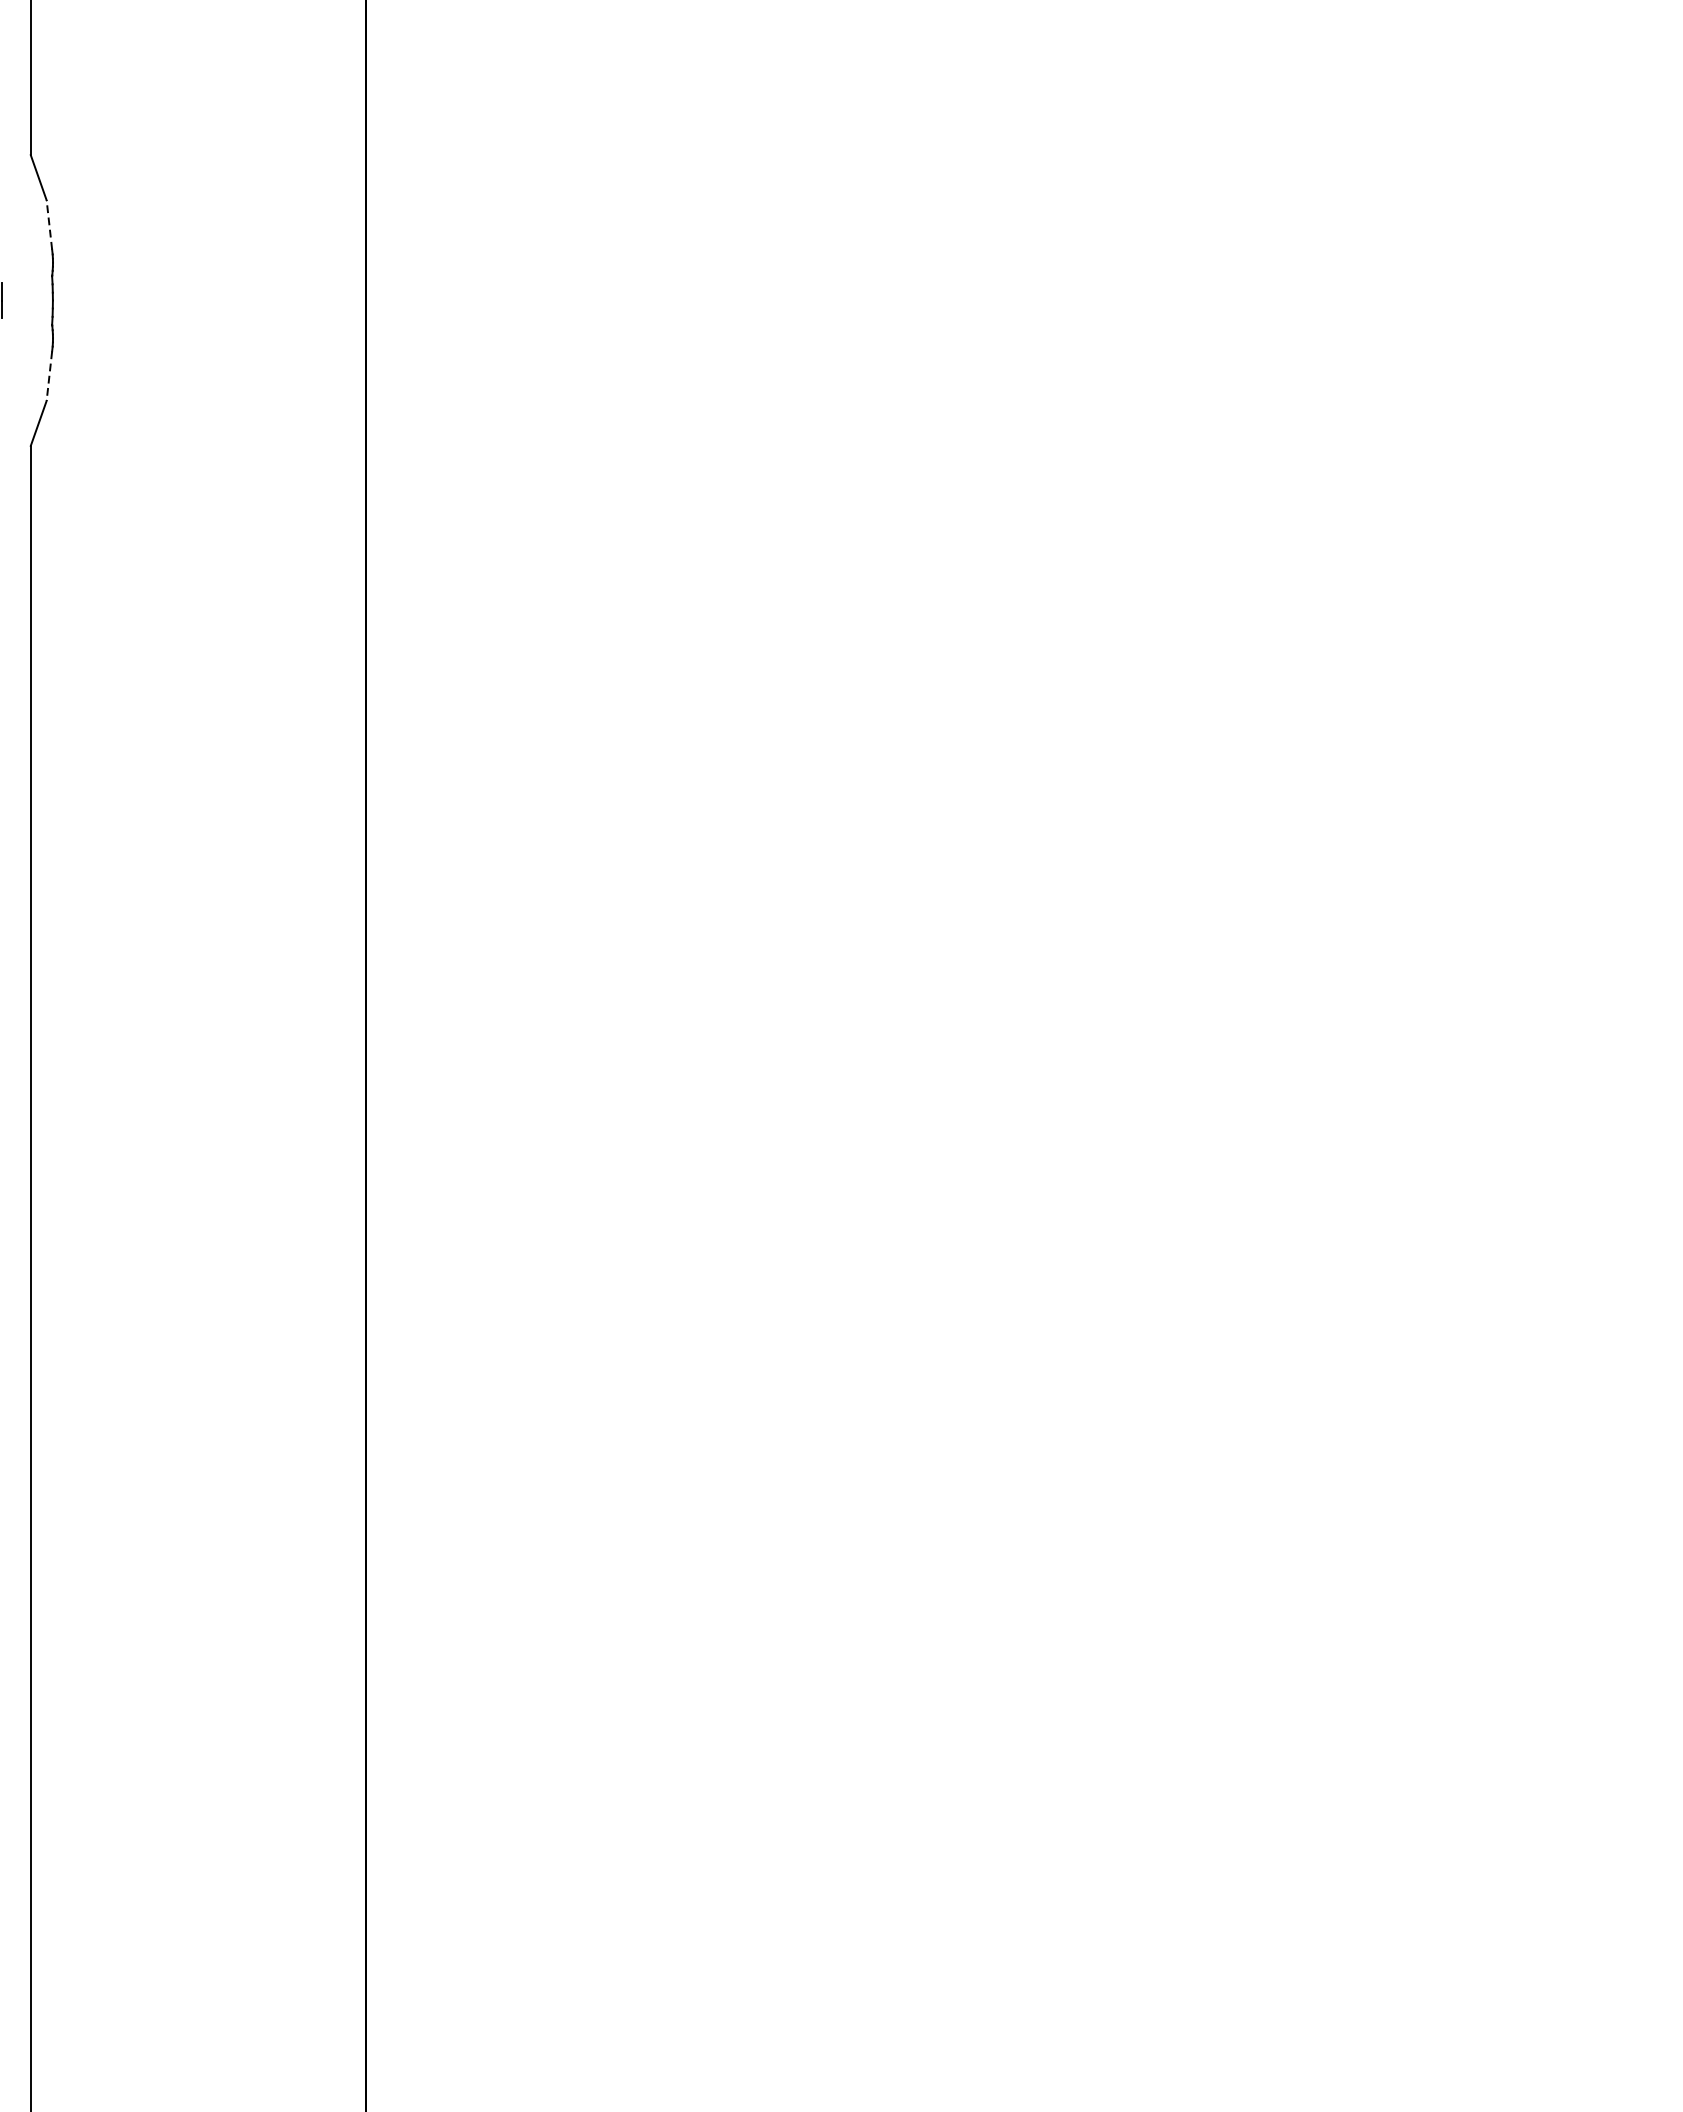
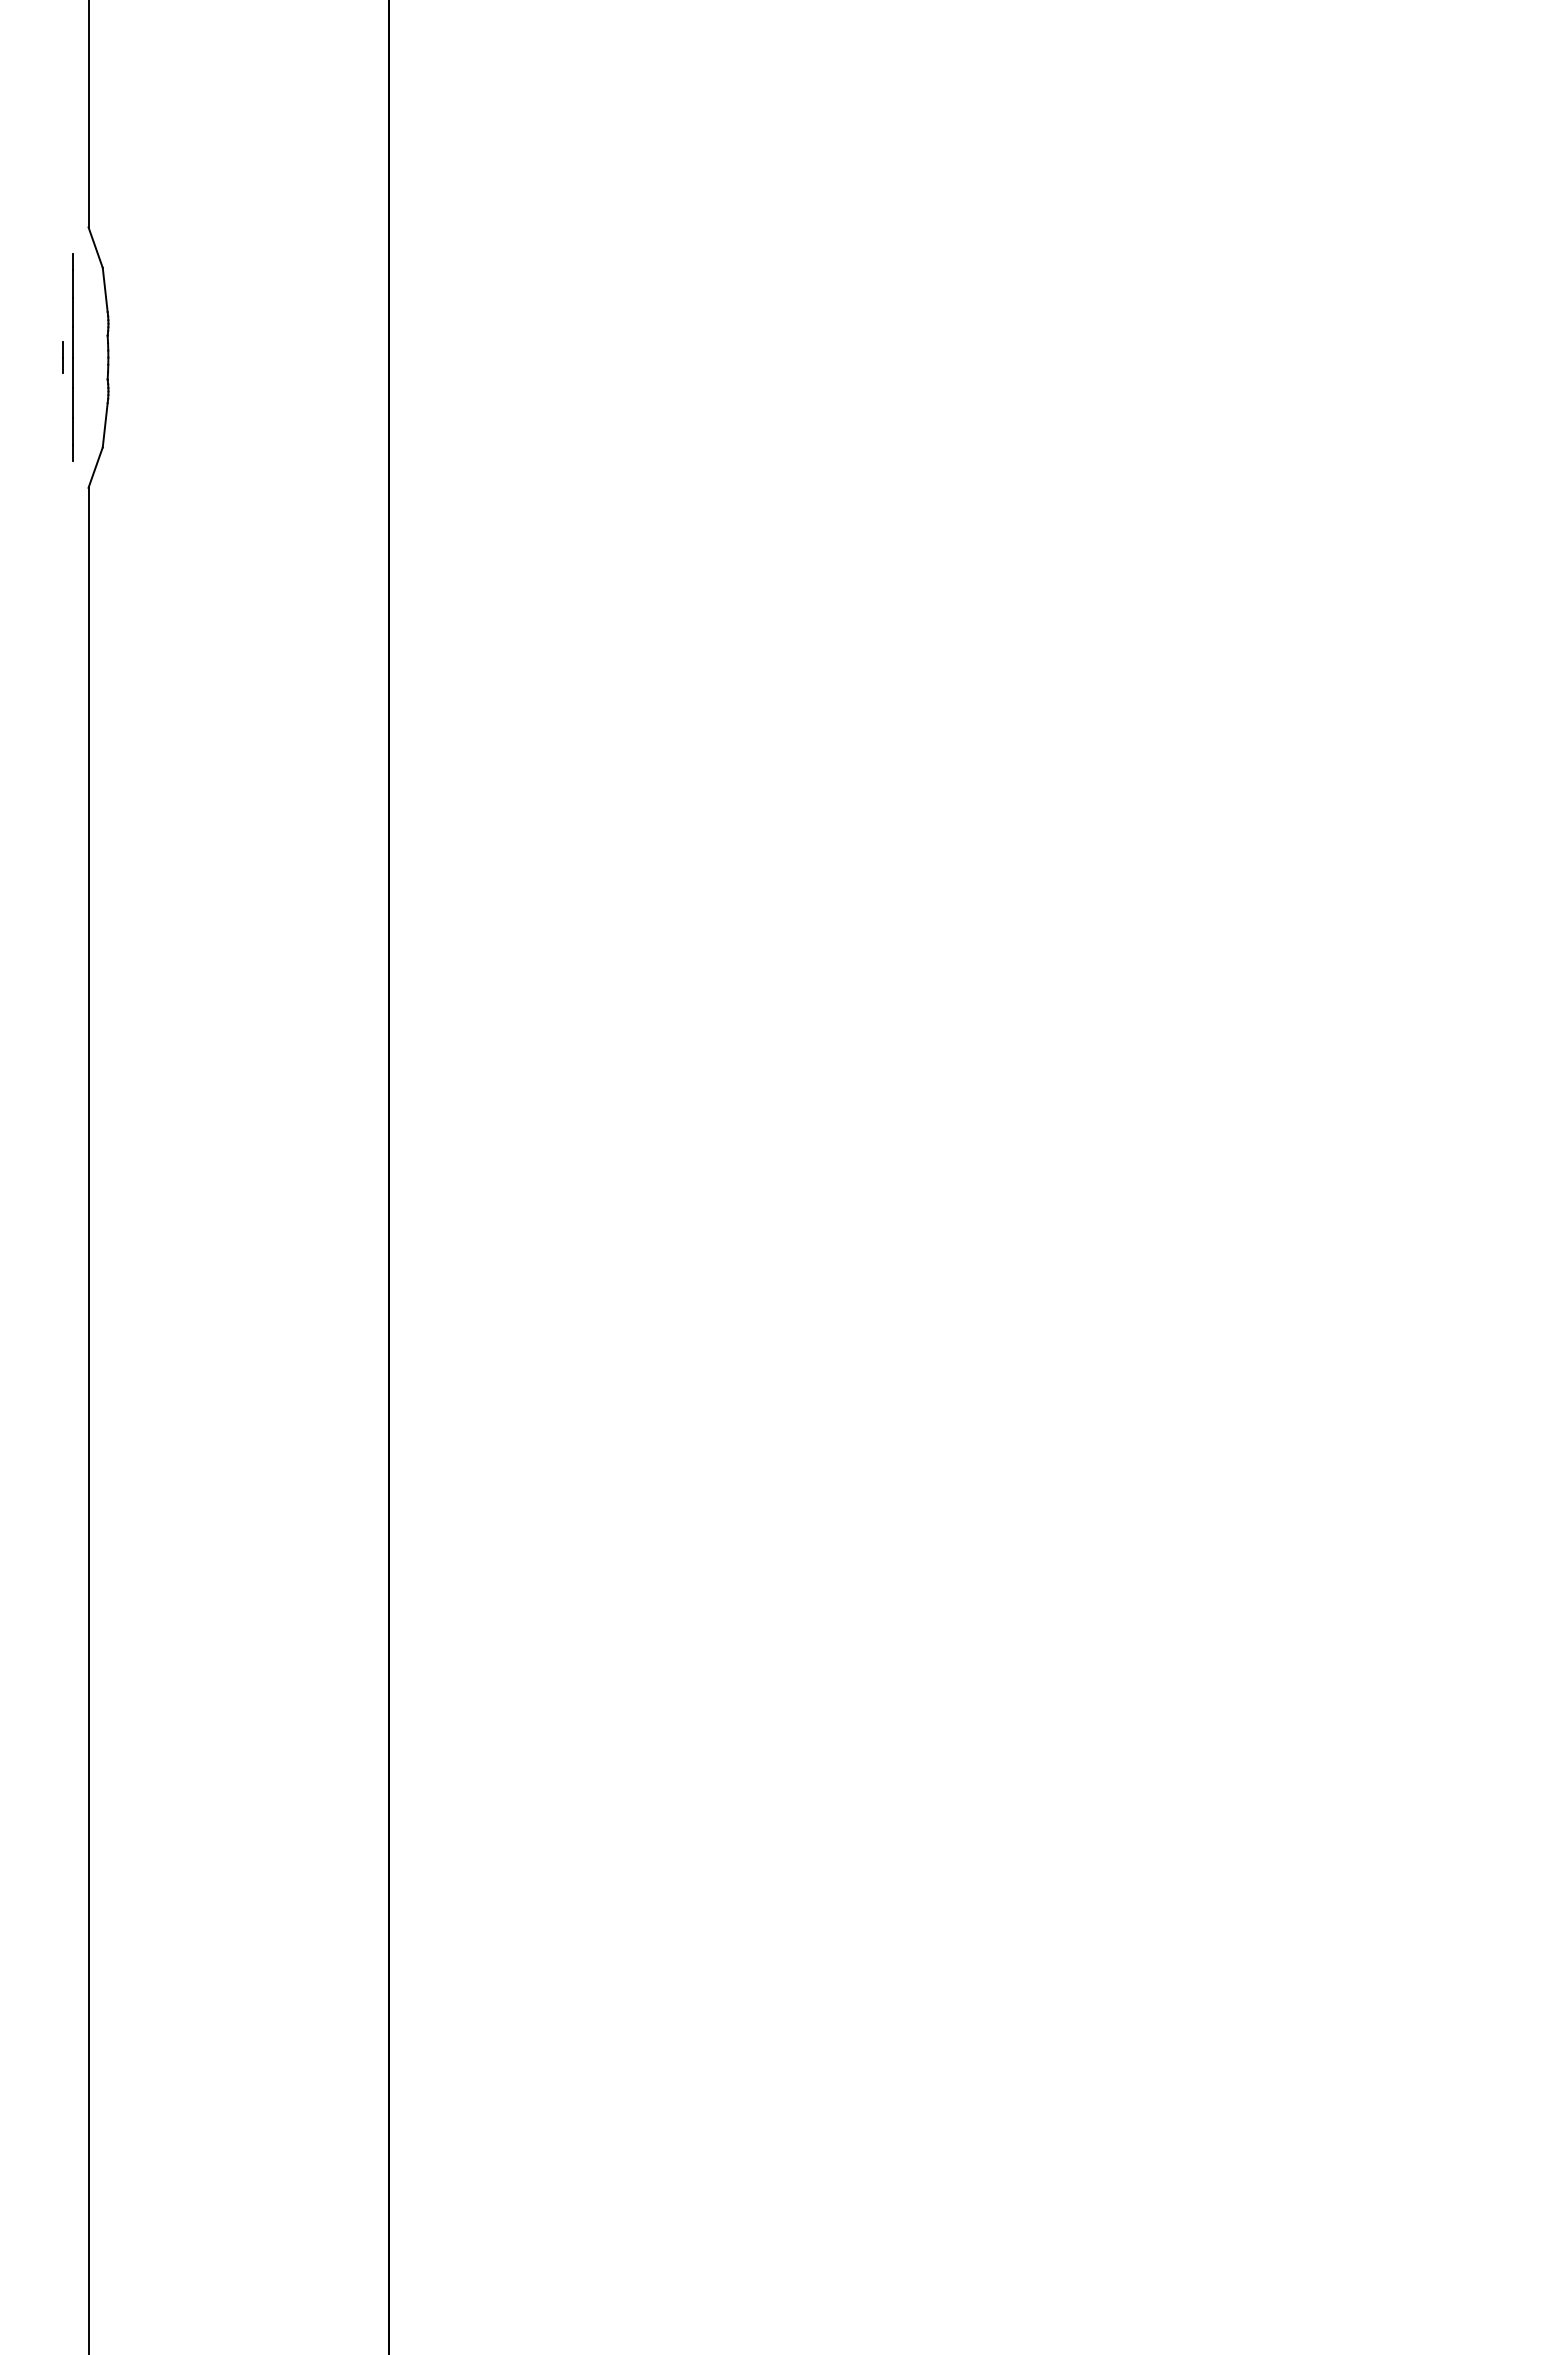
line: (49, 224) -> (105, 289), dashed -> solid
line: (12, 300) -> (72, 357), added
line: (49, 376) -> (105, 425), dashed -> solid

